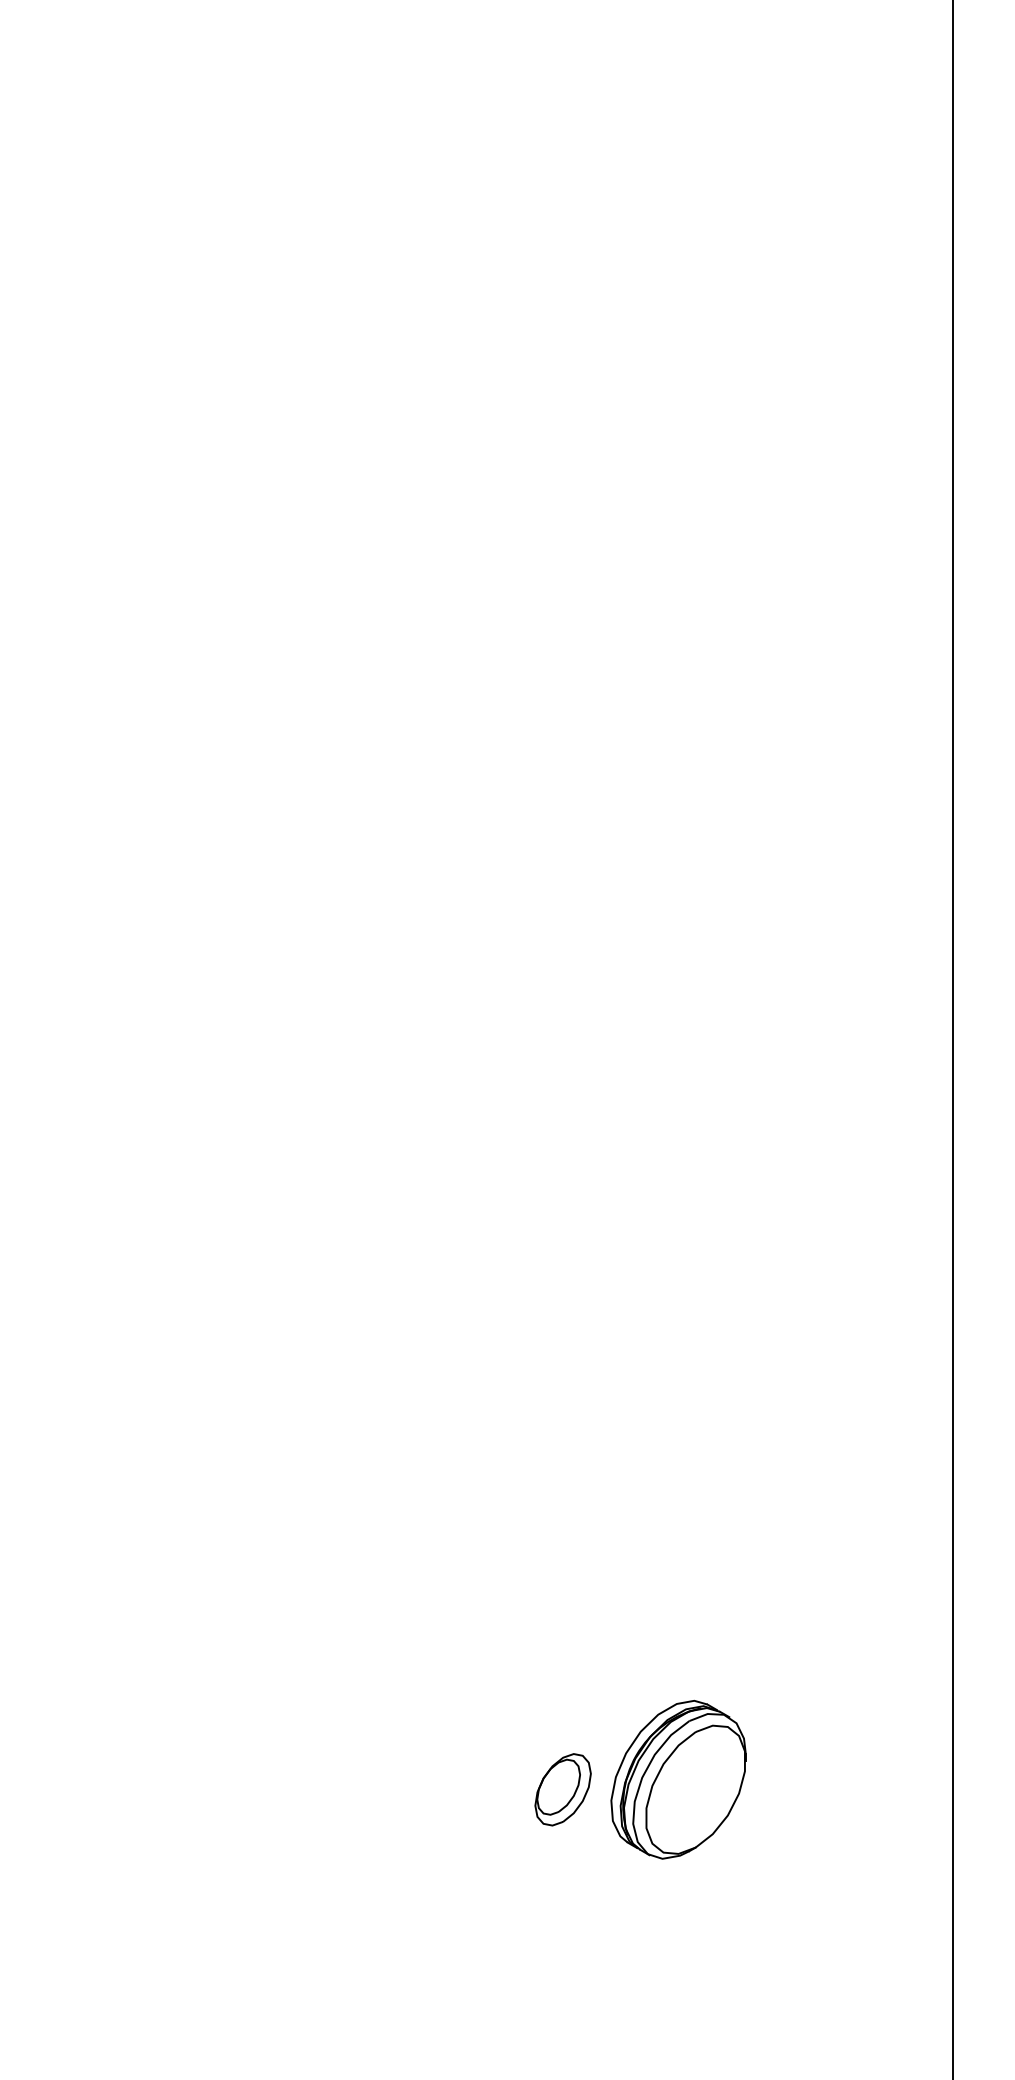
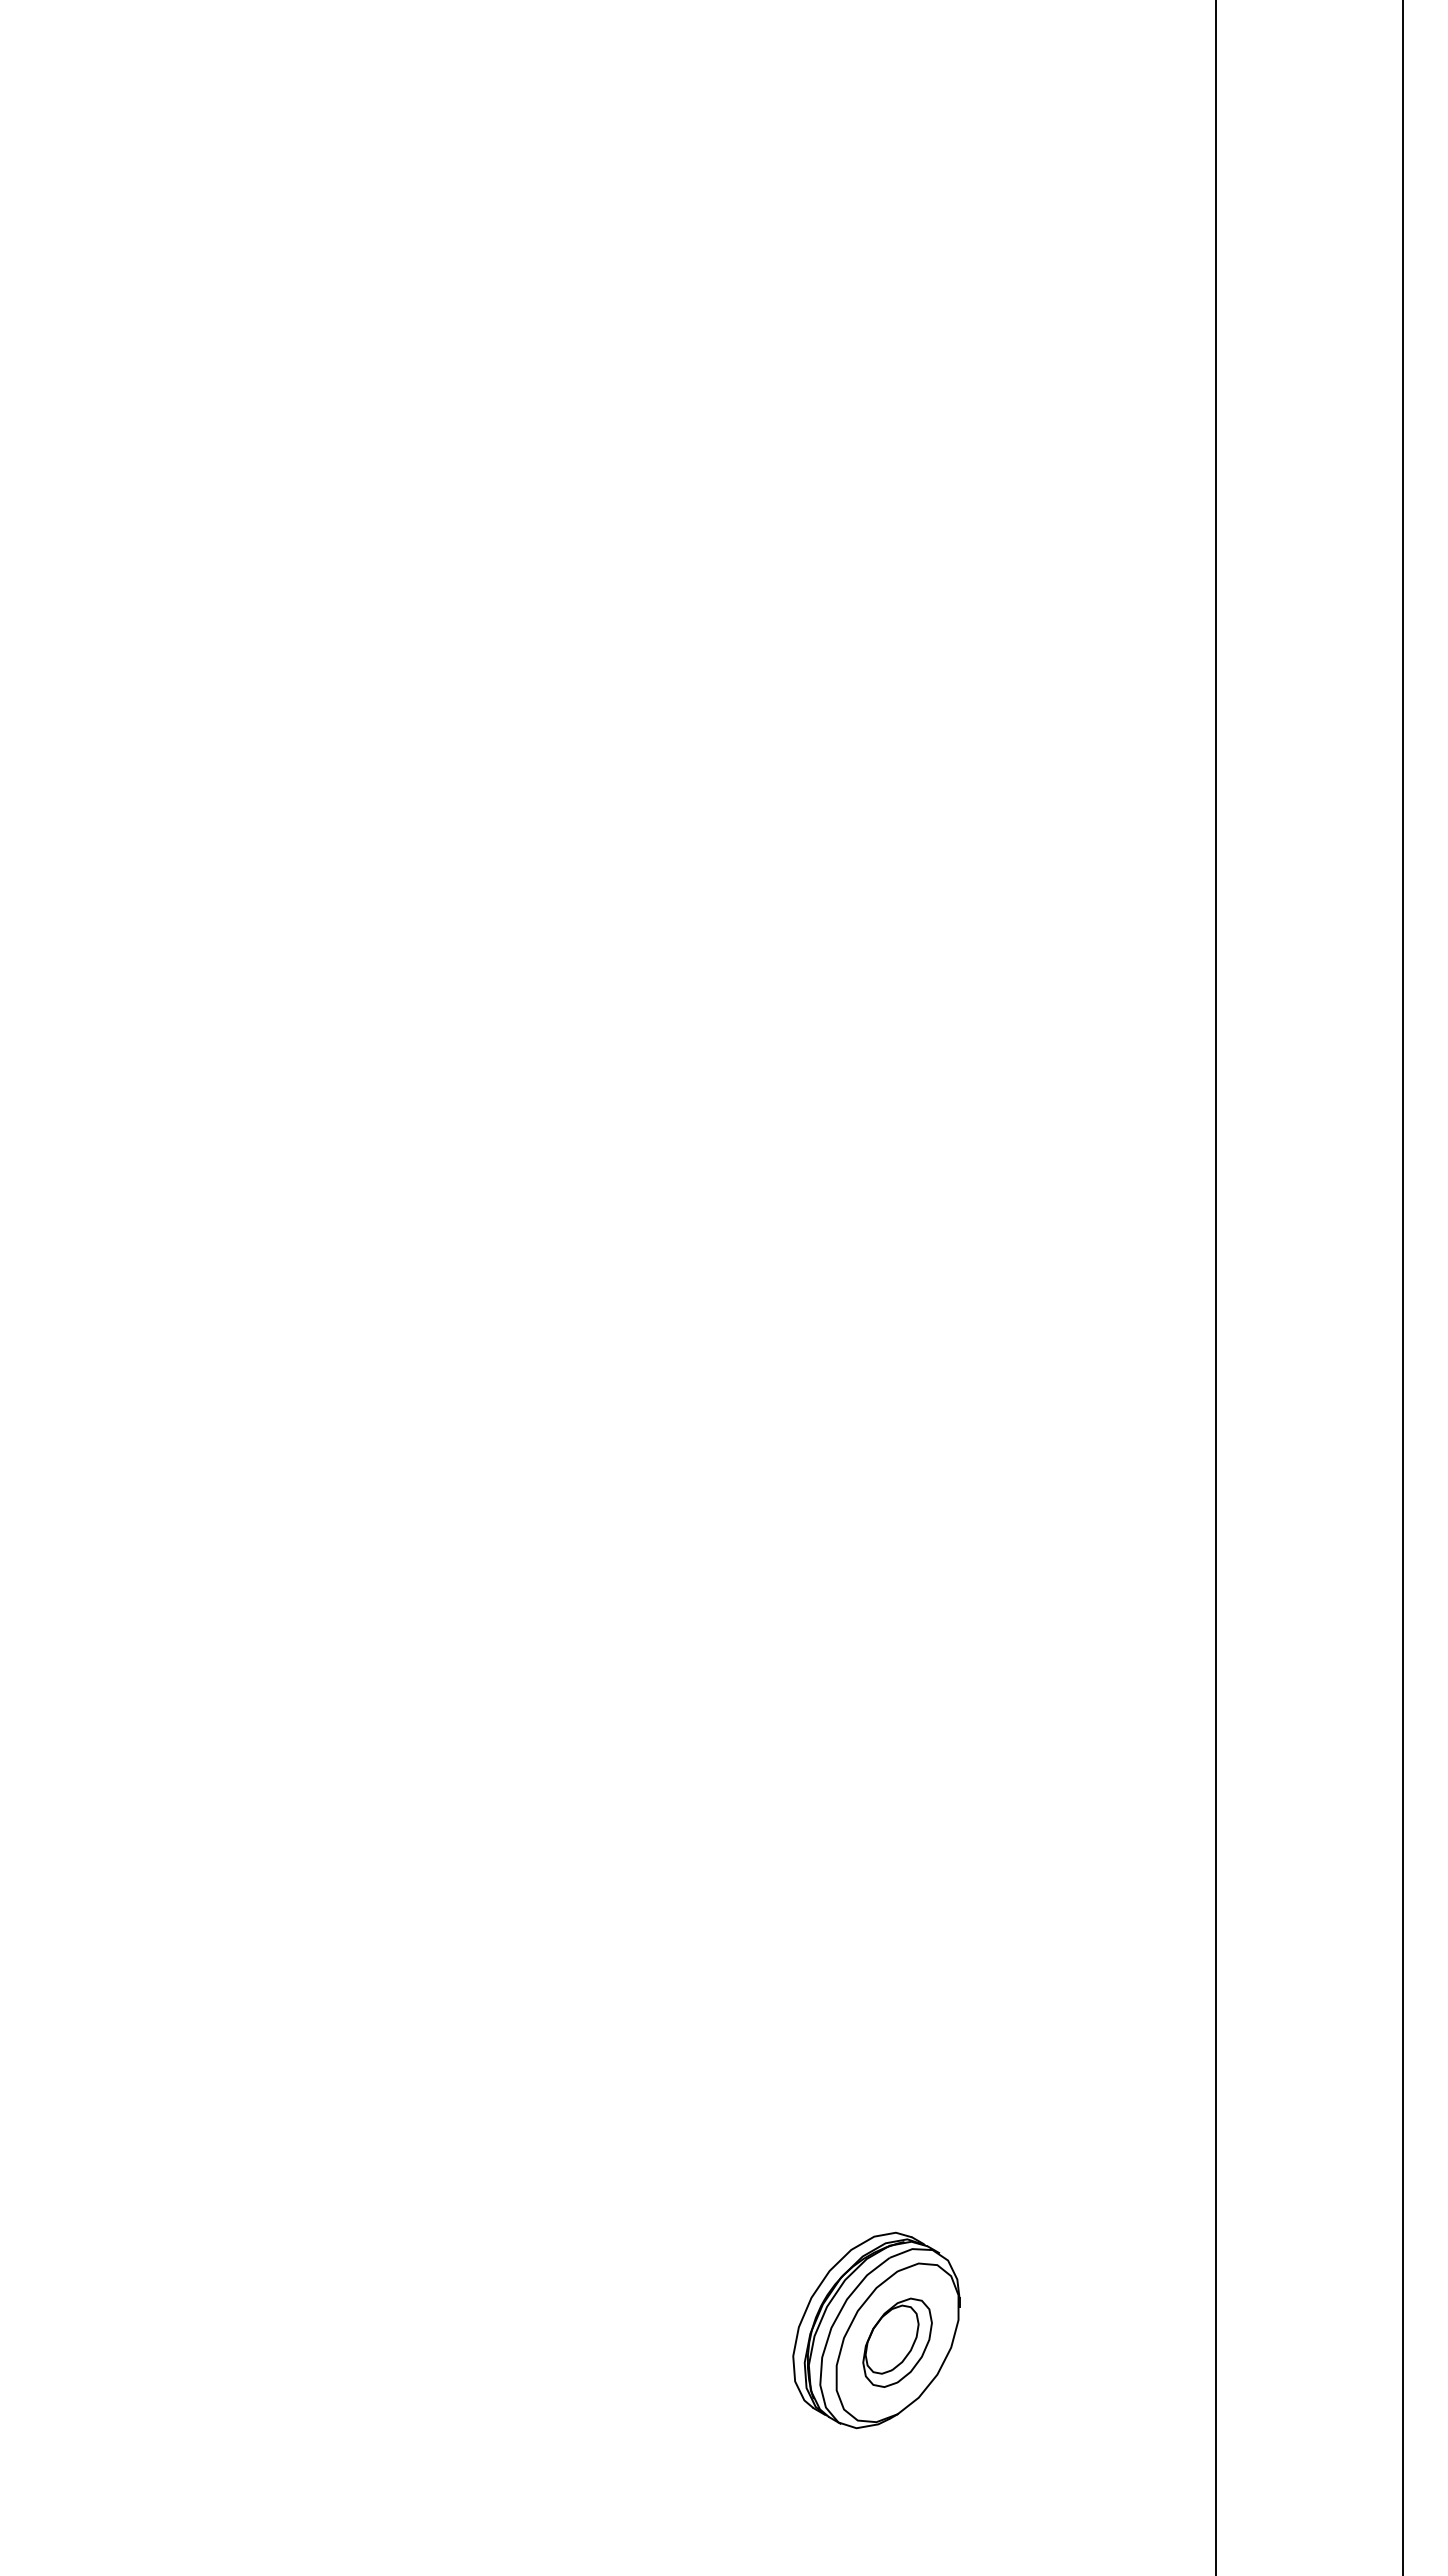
part: (563, 1789) -> (897, 2342), moved

